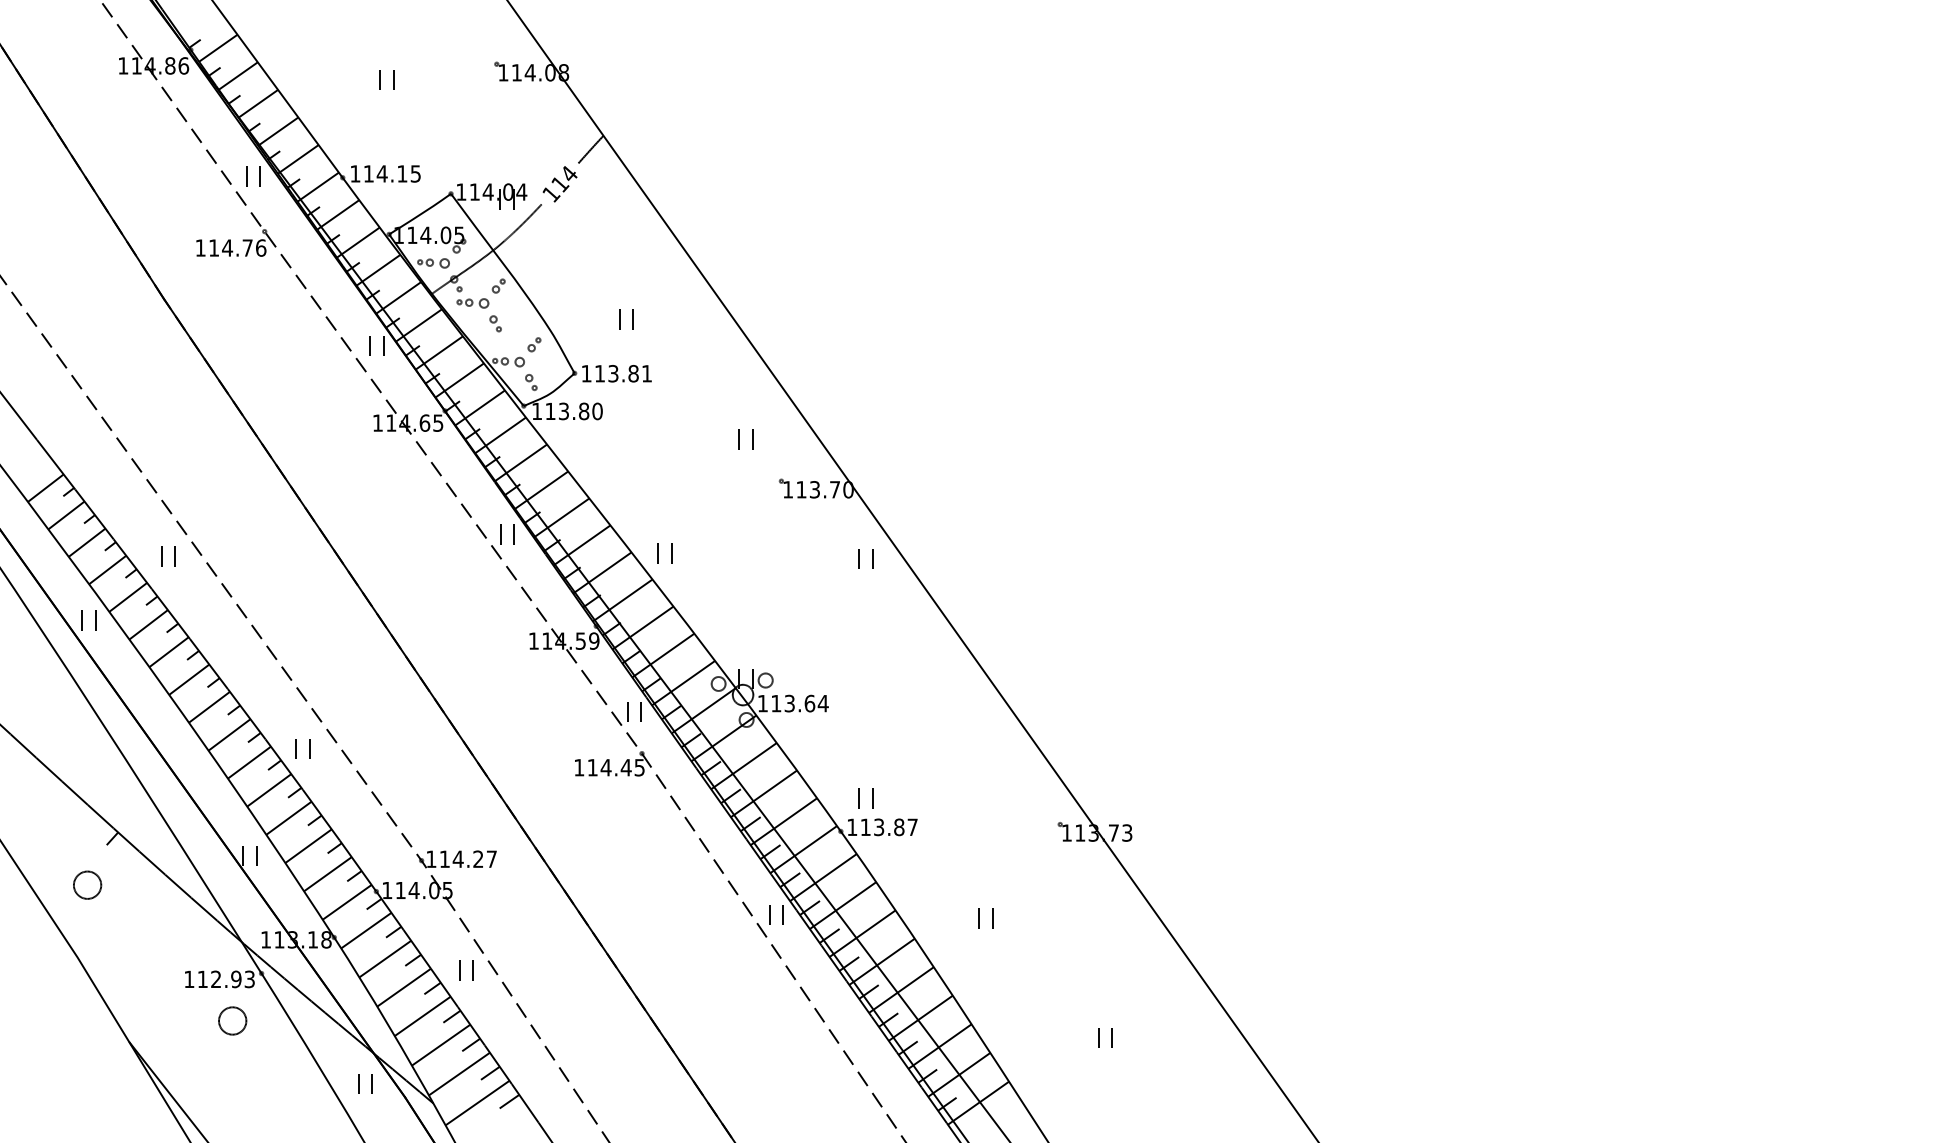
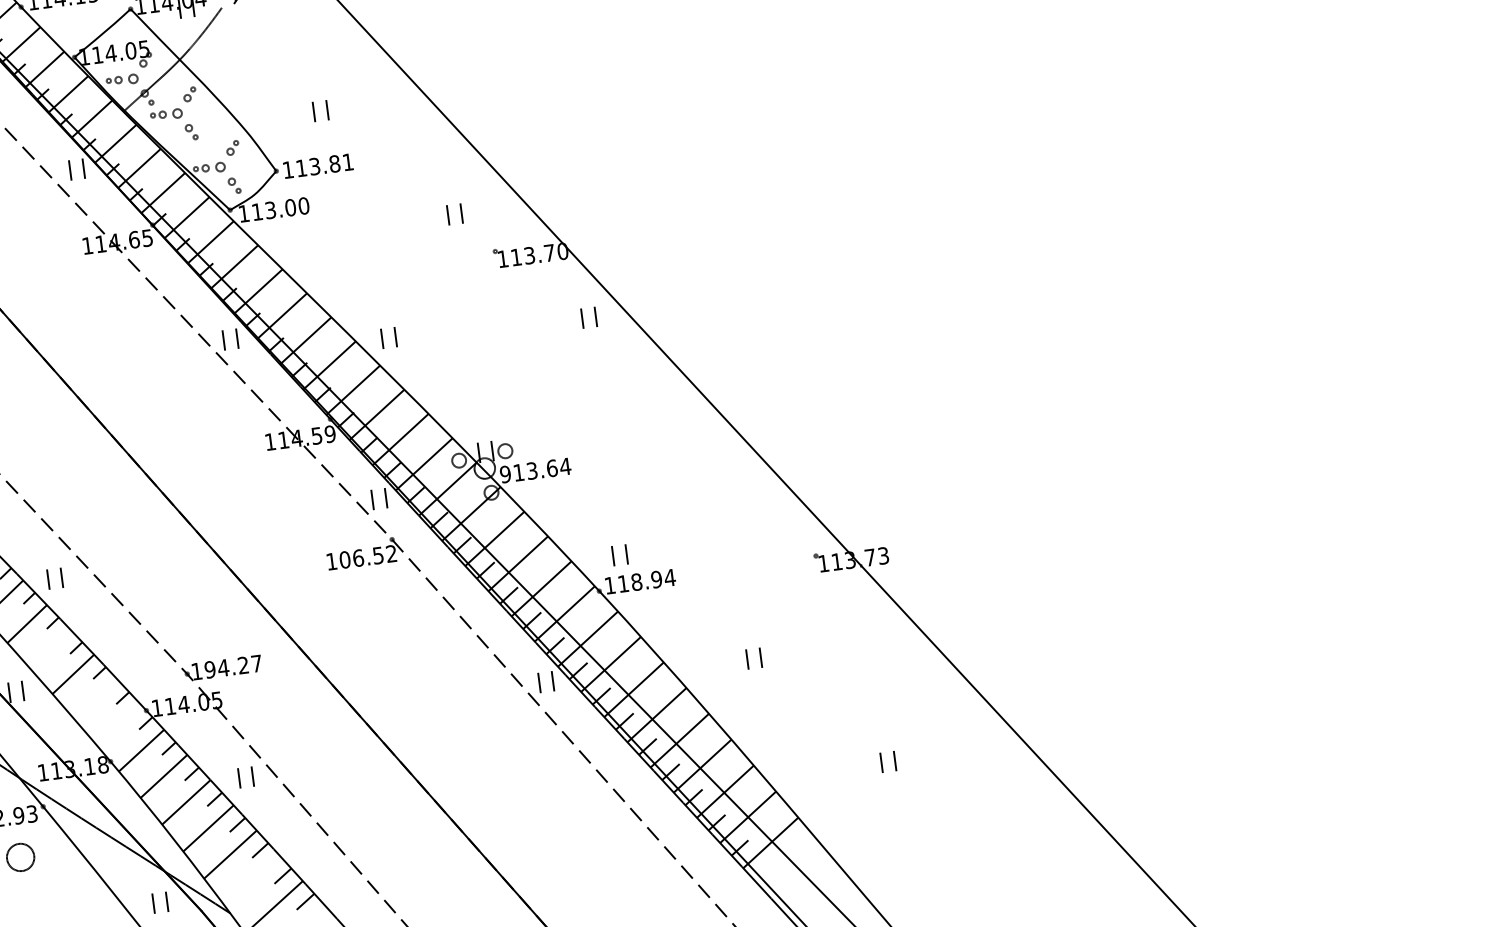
text: (583, 411) -> (290, 207), 113.80 -> 113.00
text: (762, 703) -> (505, 474), 113.64 -> 913.64
text: (615, 767) -> (367, 556), 114.45 -> 106.52
line: (288, 817) -> (49, 648), removed
text: (896, 827) -> (654, 580), 113.87 -> 118.94
text: (444, 859) -> (209, 670), 114.27 -> 194.27
line: (327, 874) -> (95, 699), removed
line: (346, 901) -> (118, 724), removed
line: (458, 1073) -> (251, 880), removed

